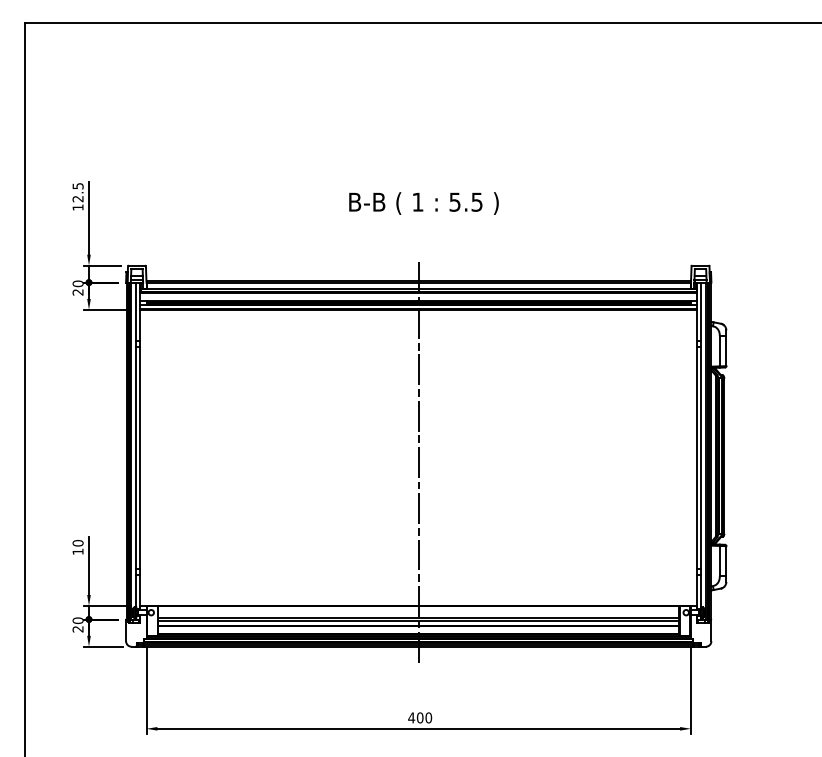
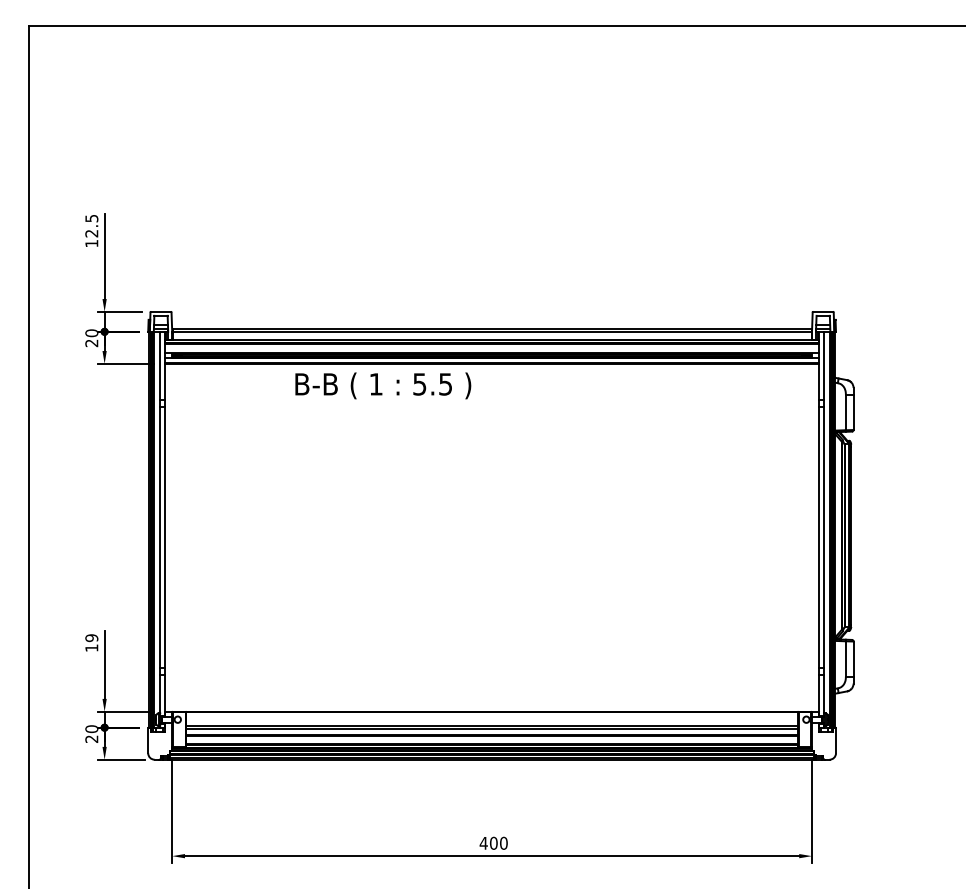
text: (424, 203) -> (383, 385), moved
line: (419, 463) -> (492, 544), removed
text: (77, 543) -> (91, 638), 10 -> 19

